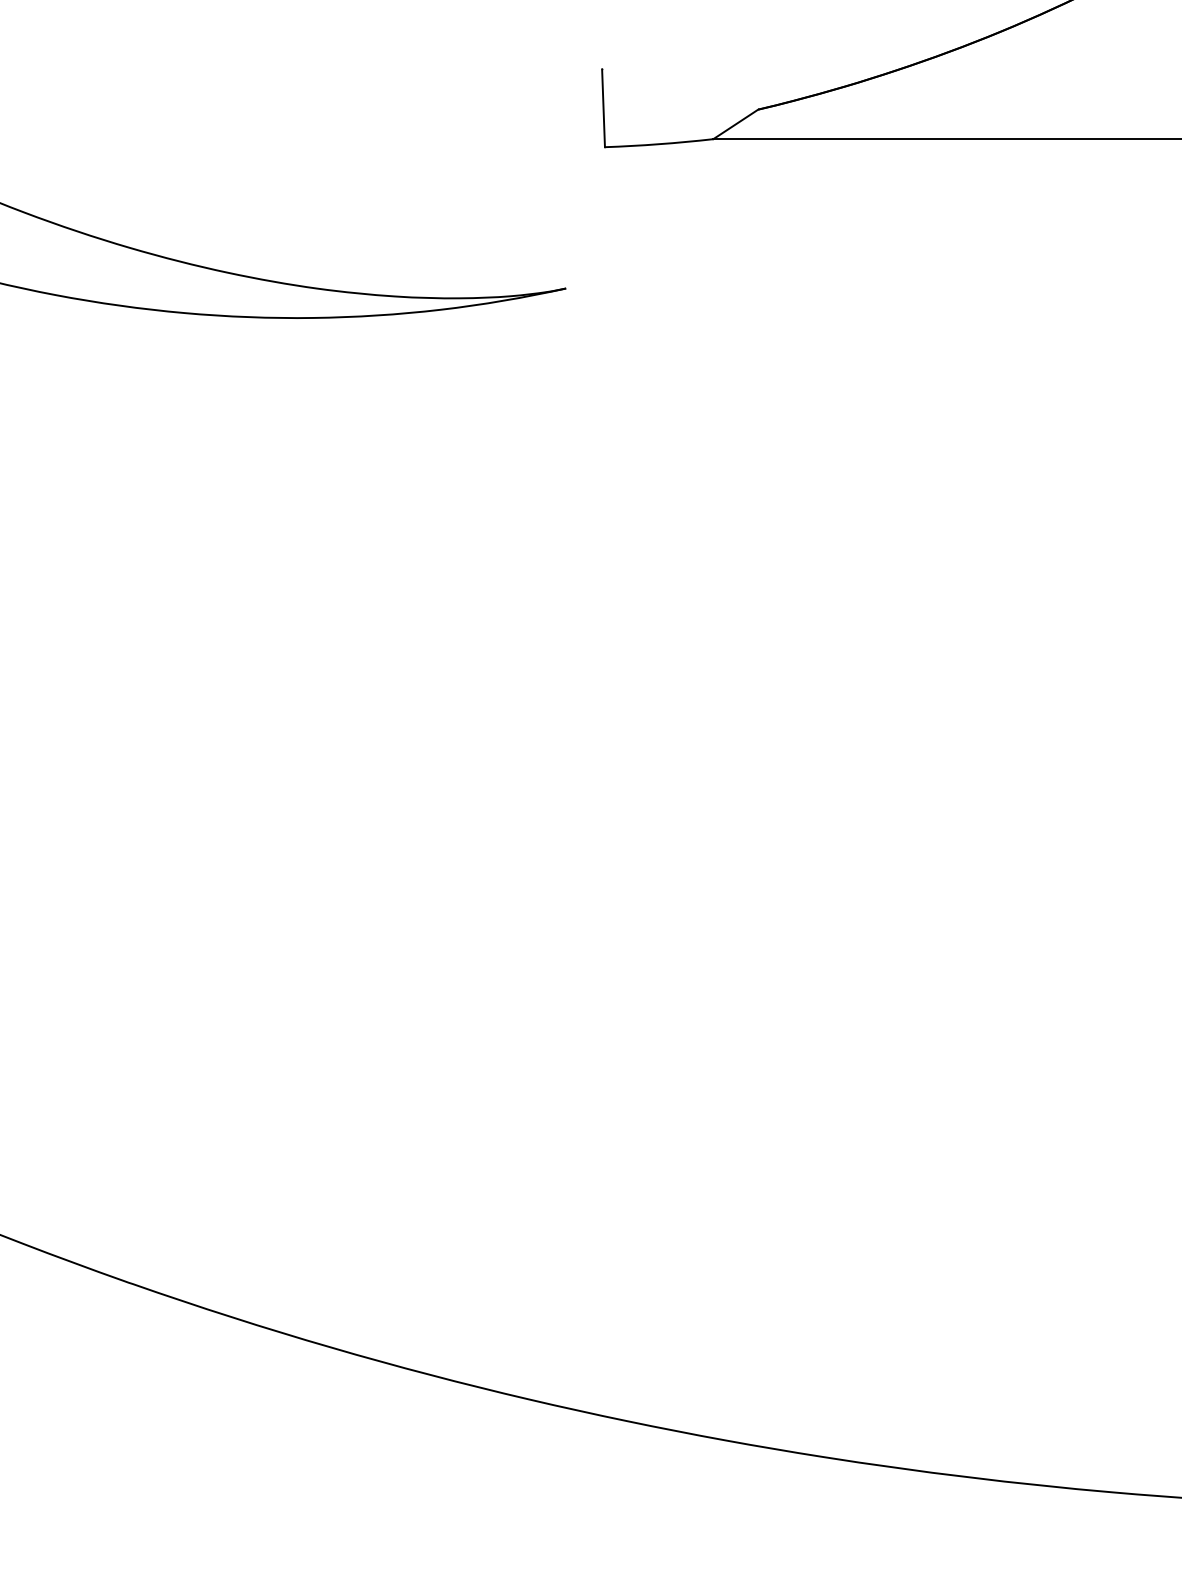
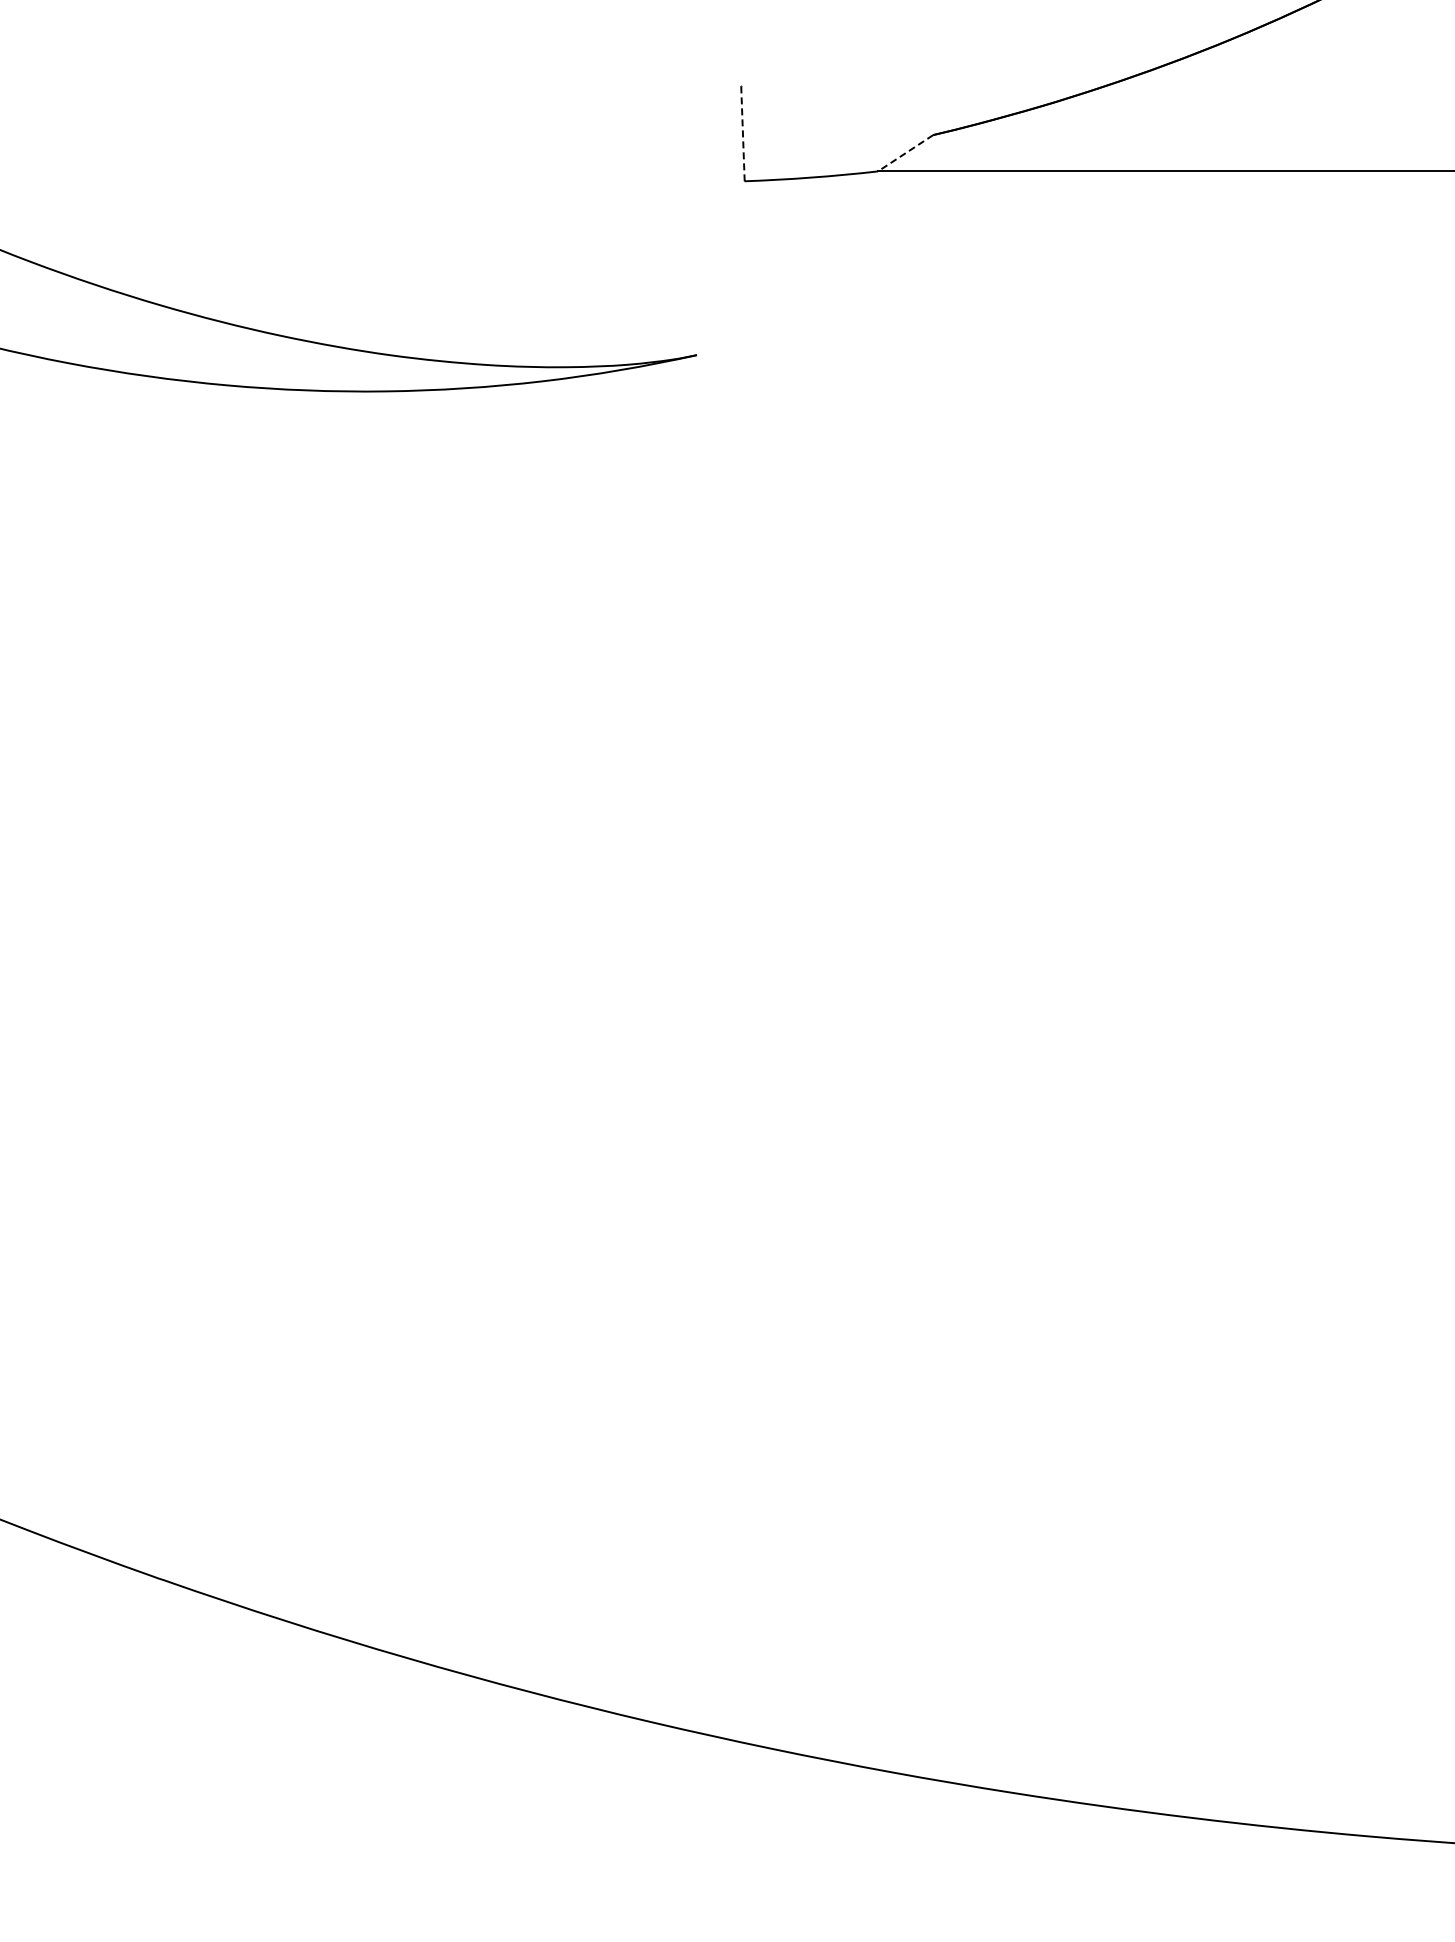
line: (603, 108) -> (742, 133), solid -> dashed
line: (735, 124) -> (905, 153), solid -> dashed

